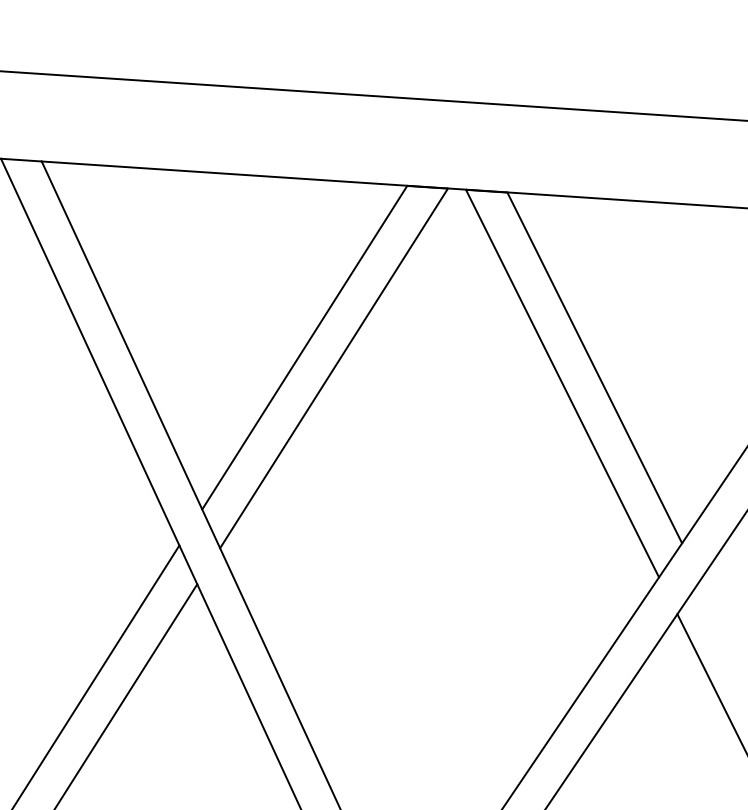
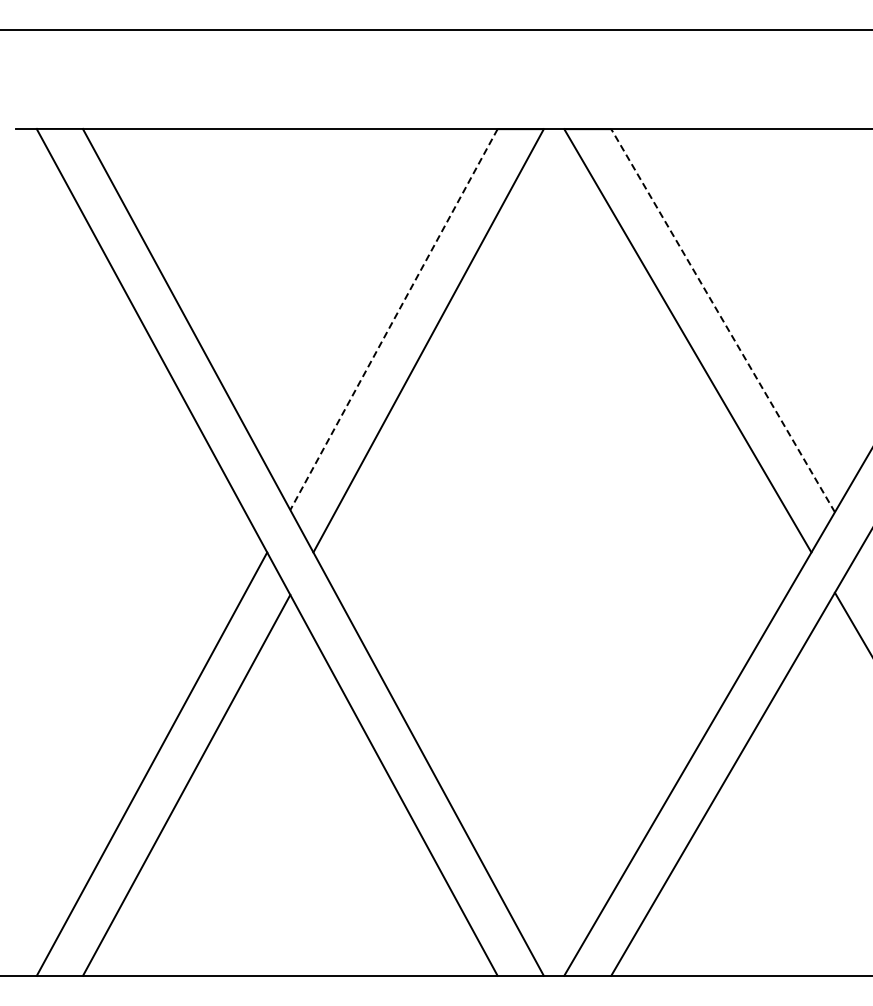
line: (304, 347) -> (393, 319), solid -> dashed
line: (595, 367) -> (723, 320), solid -> dashed

